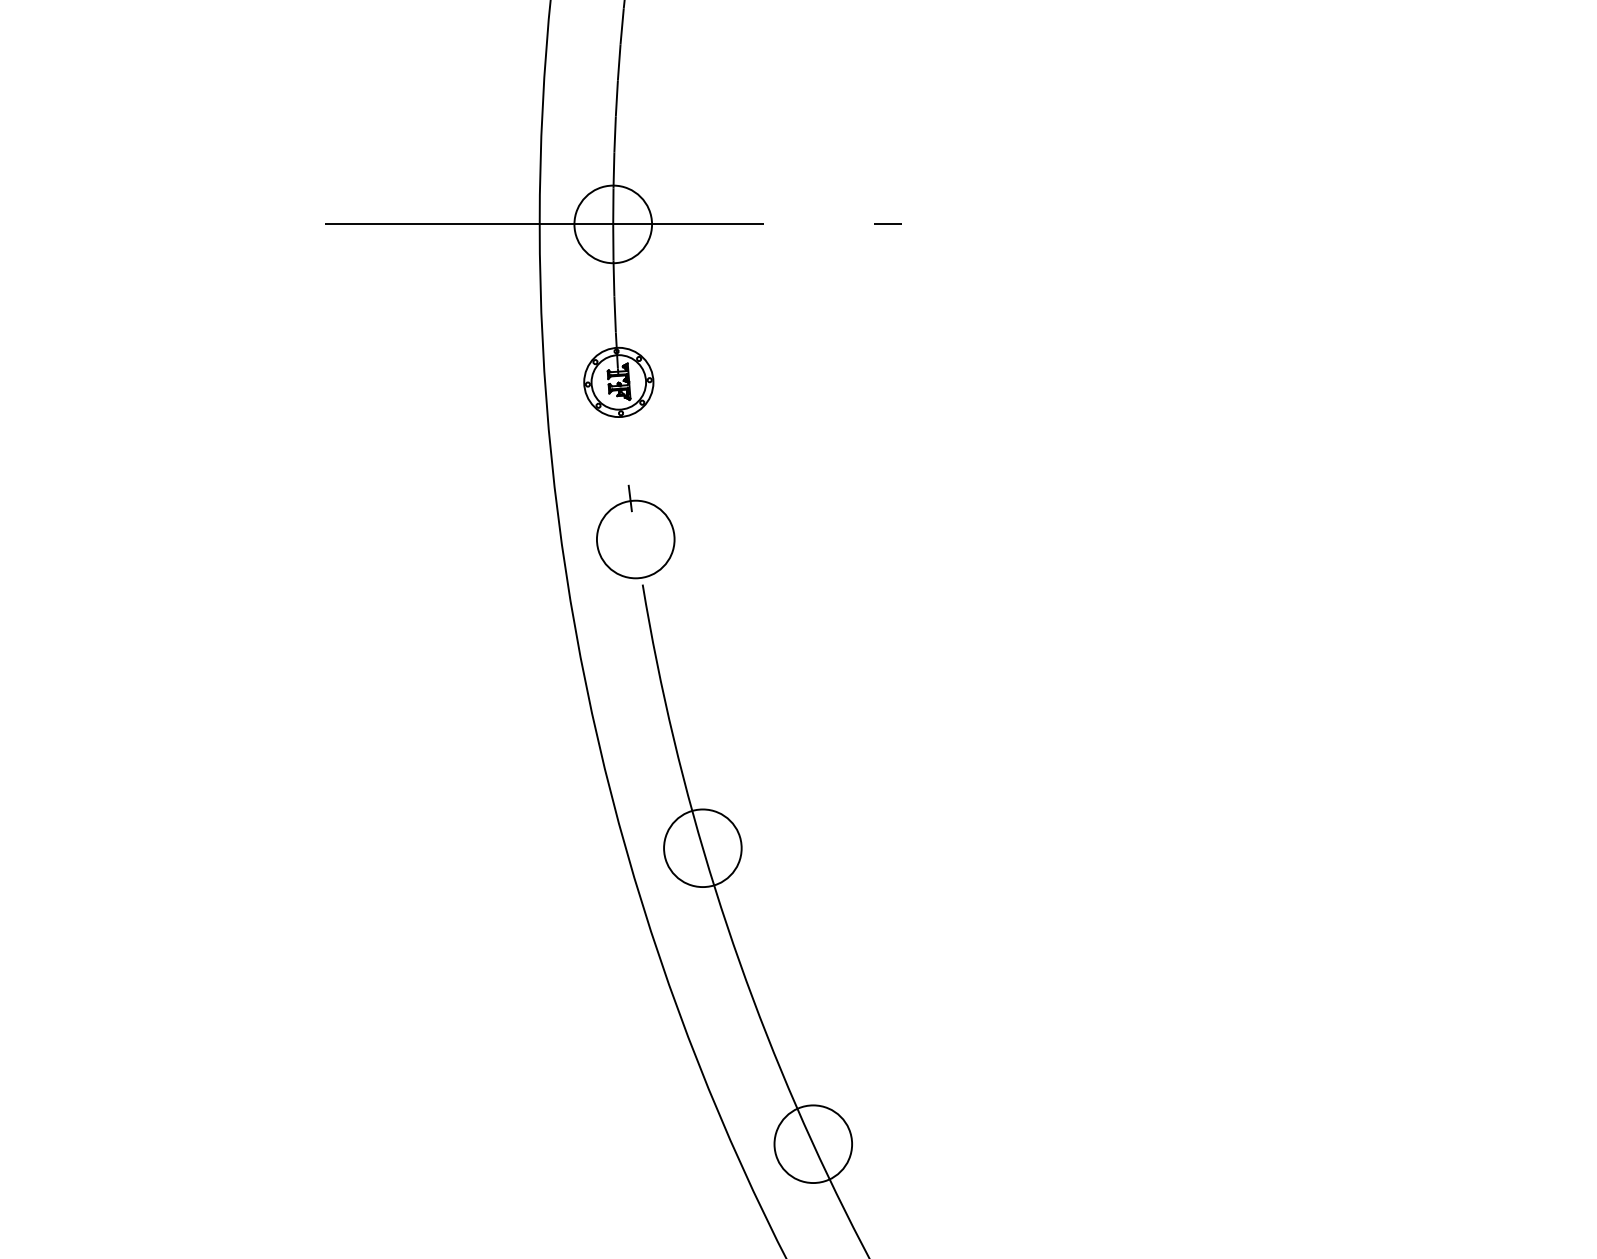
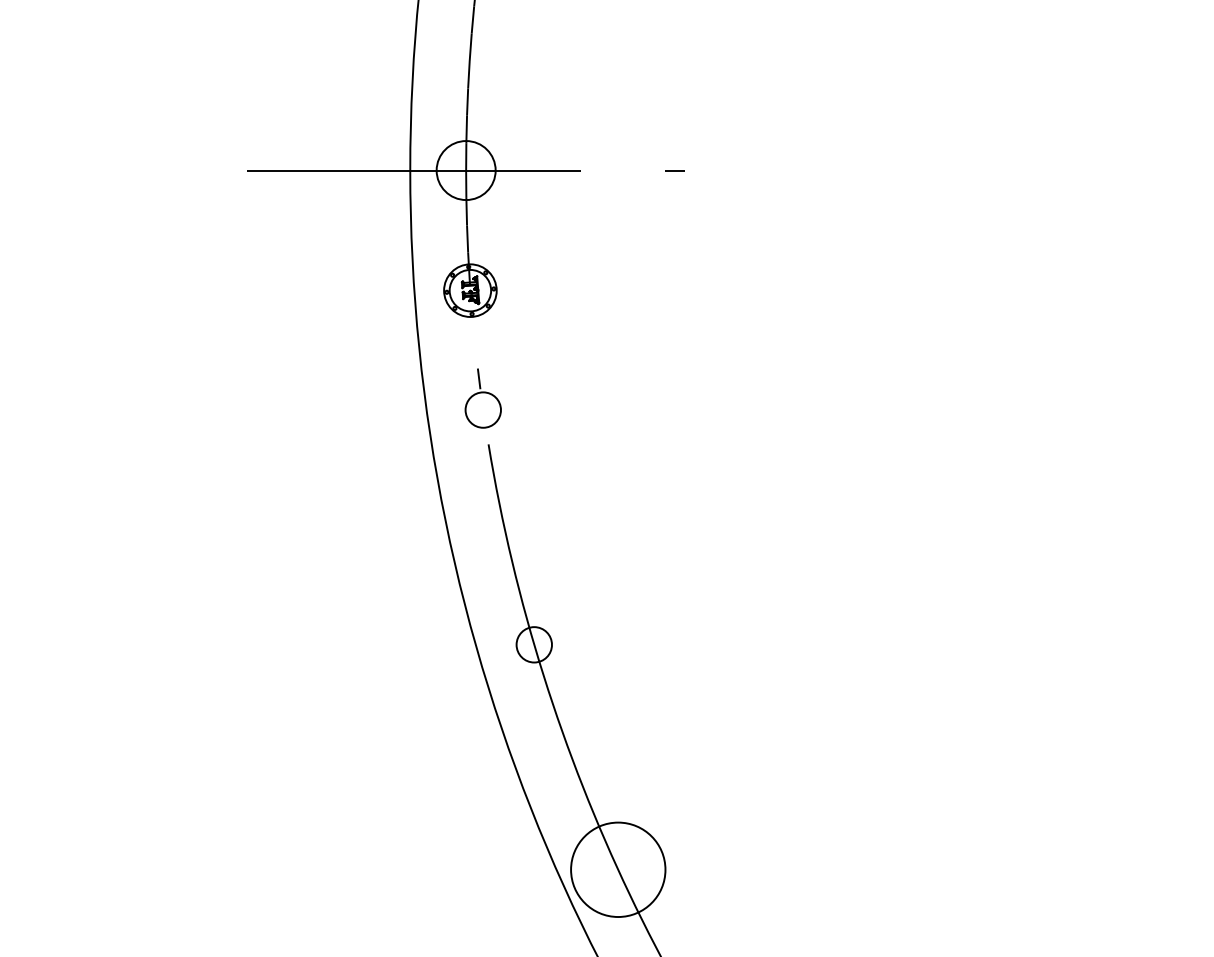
circle: (634, 538) -> (482, 409), size x0.6
circle: (701, 847) -> (533, 644), size x0.6
circle: (812, 1143) -> (617, 869), size x1.6

